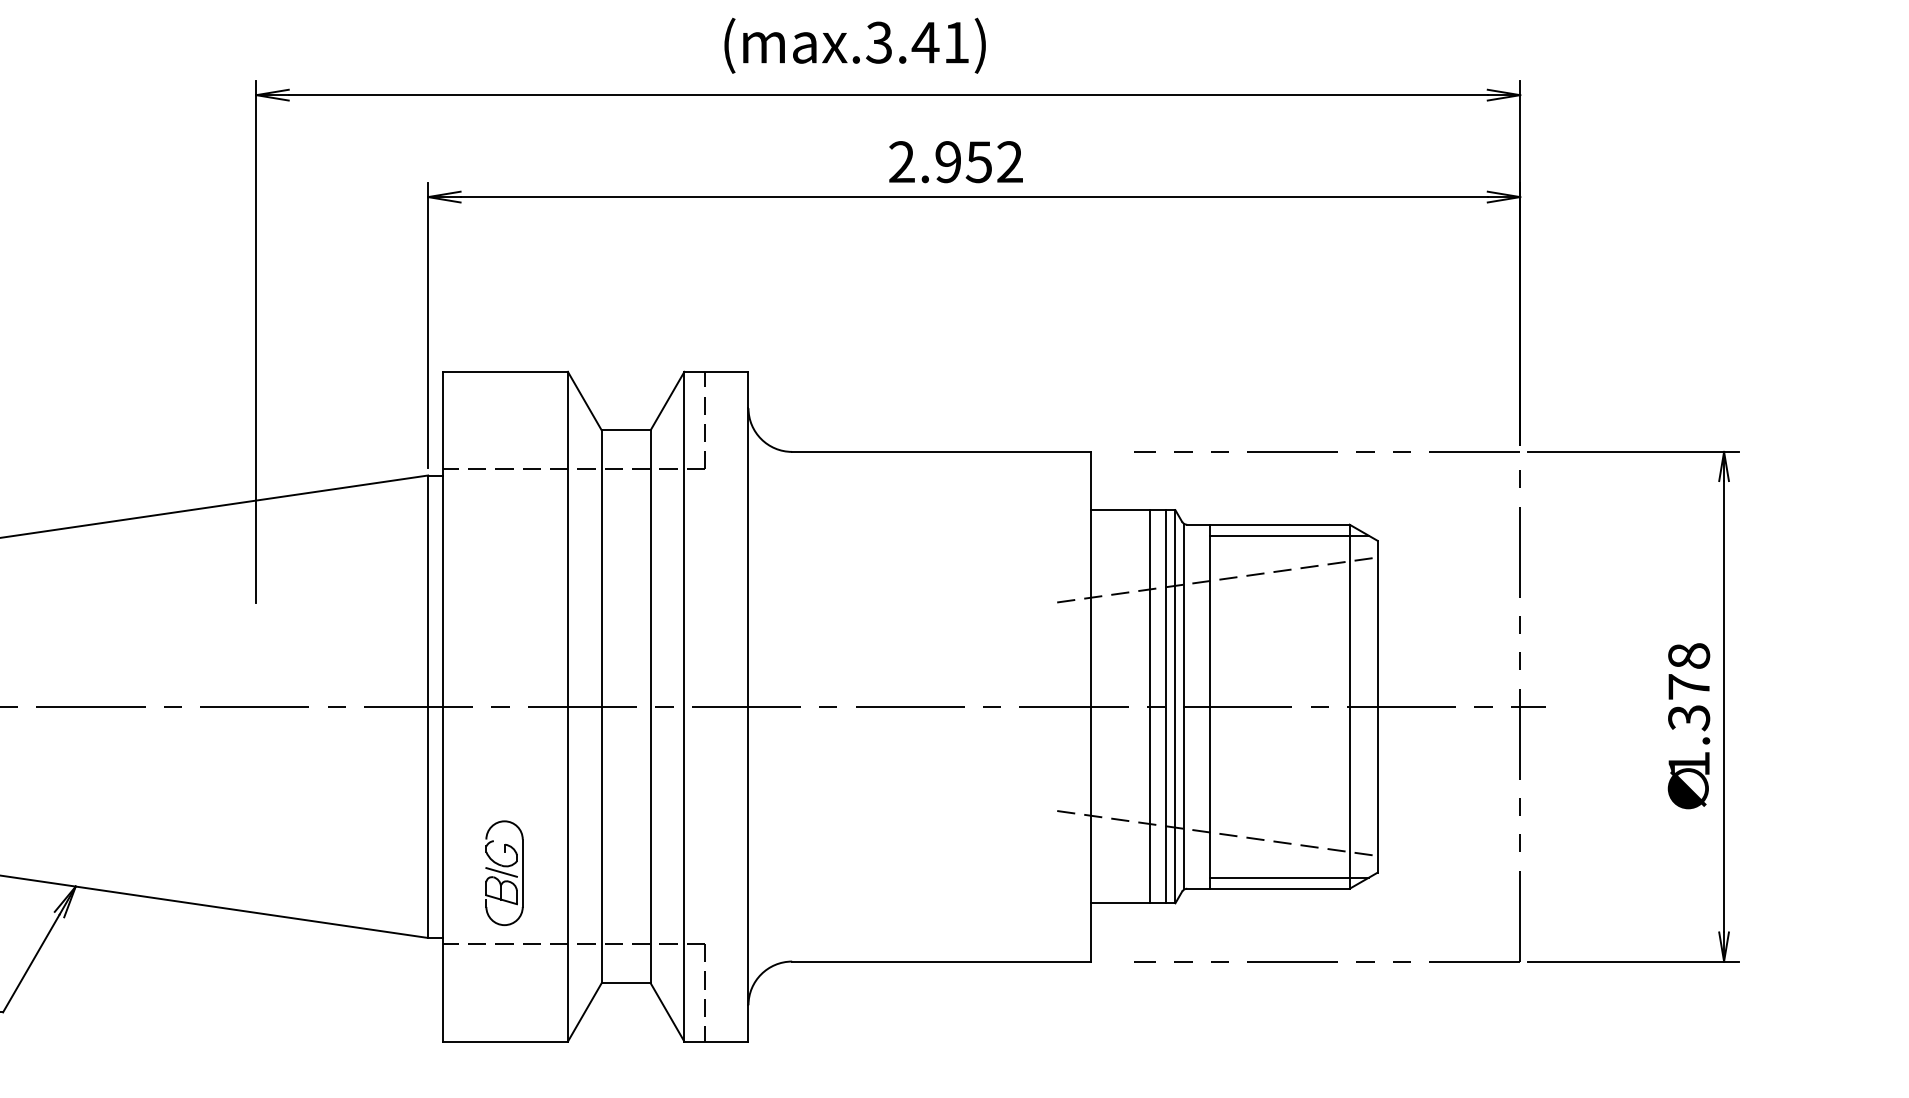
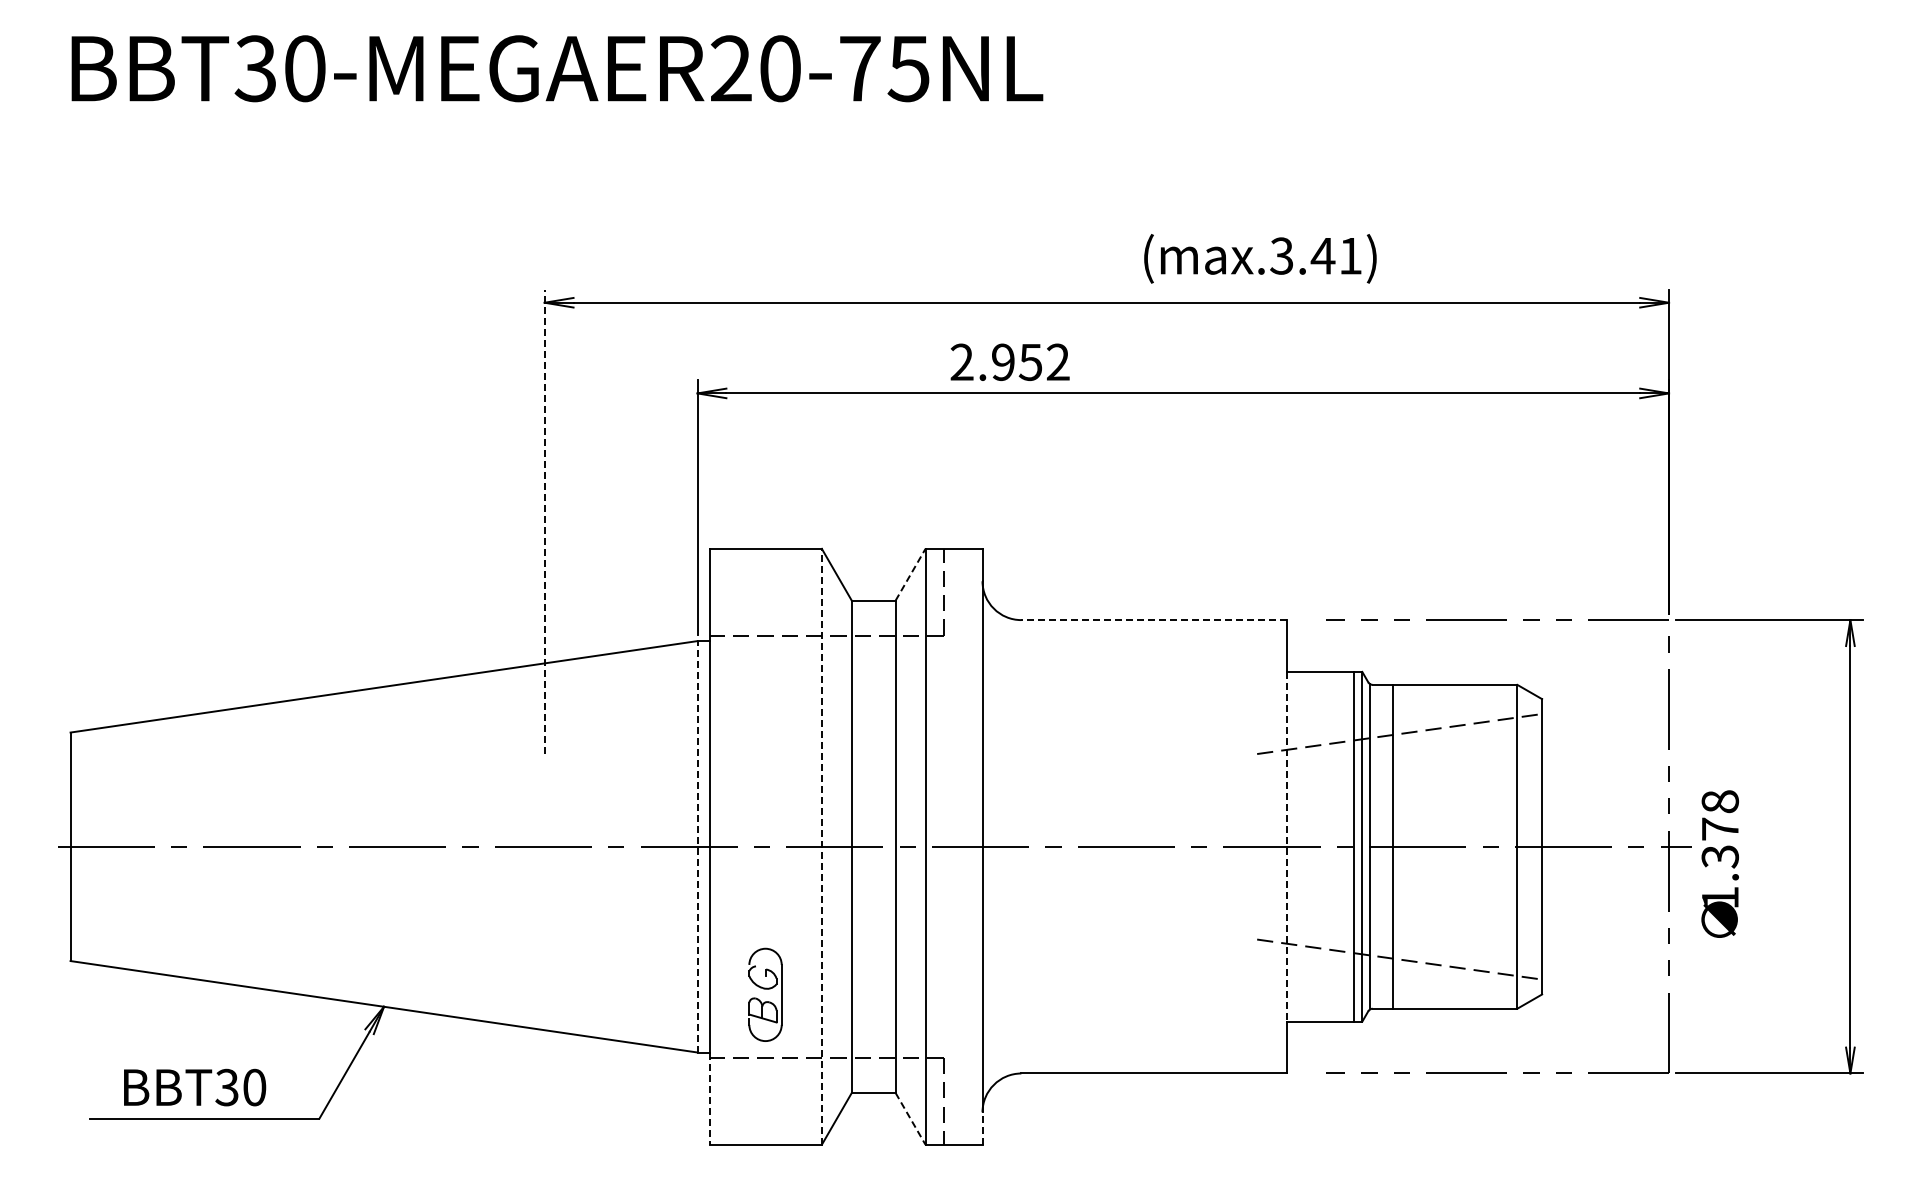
text: (855, 45) -> (1260, 258), moved
text: (955, 161) -> (1009, 361), moved
line: (256, 341) -> (544, 521), solid -> dashed
line: (667, 400) -> (910, 574), solid -> dashed
line: (941, 452) -> (1154, 620), solid -> dashed
line: (1289, 535) -> (1463, 694), removed
line: (428, 706) -> (697, 846), solid -> dashed
line: (567, 706) -> (821, 846), solid -> dashed
line: (1090, 706) -> (1286, 846), solid -> dashed
line: (1150, 706) -> (1340, 846), removed
text: (1688, 725) -> (1719, 863), moved
line: (501, 872) -> (762, 994), removed
line: (1289, 878) -> (1463, 999), removed
line: (442, 990) -> (710, 1099), solid -> dashed
line: (667, 1012) -> (910, 1118), solid -> dashed
line: (748, 1023) -> (982, 1128), solid -> dashed

